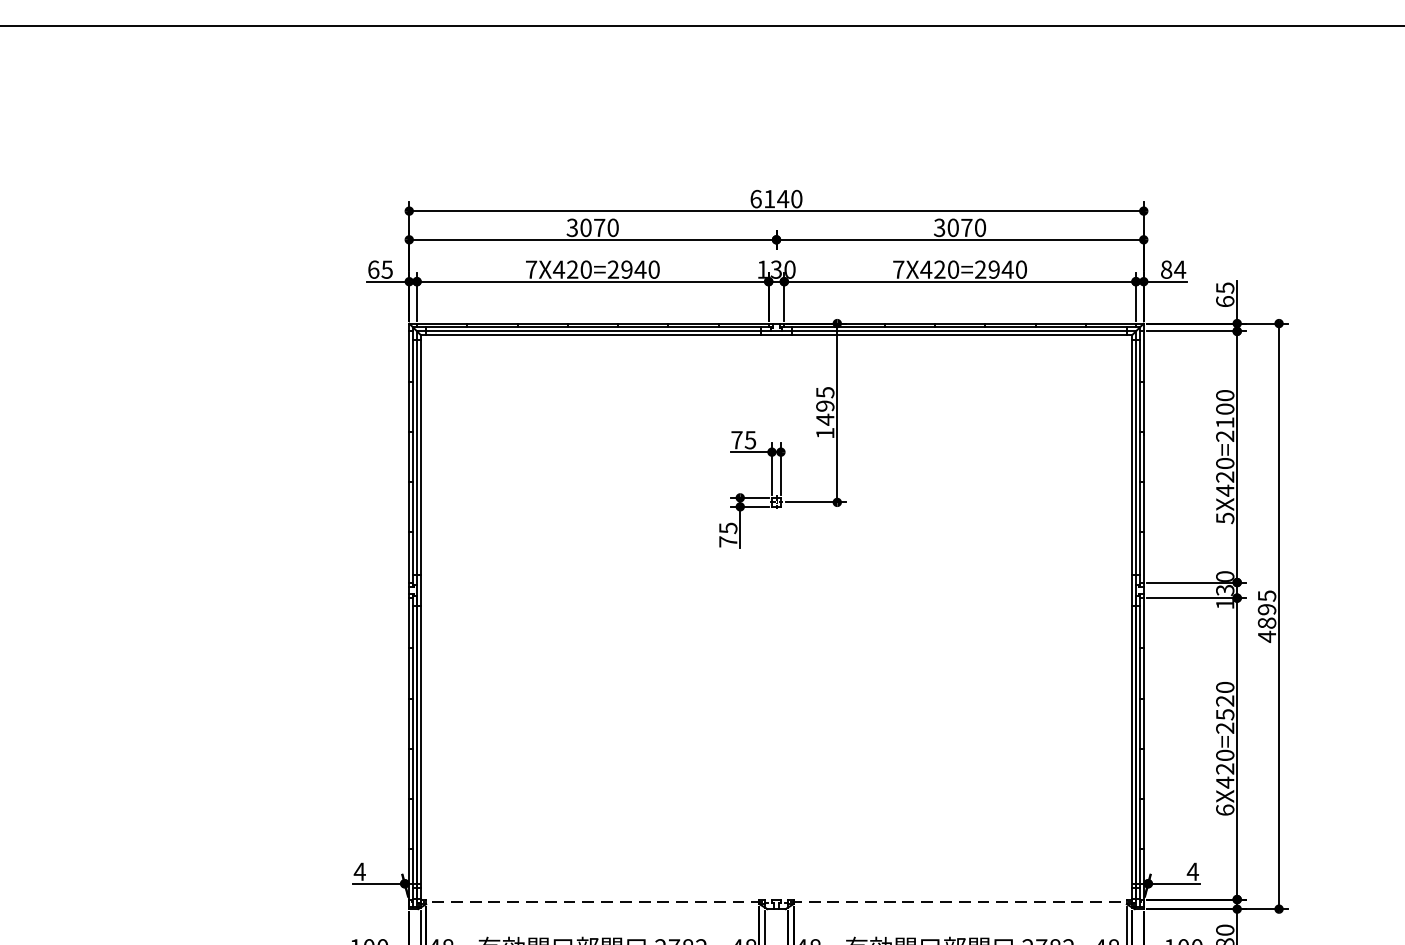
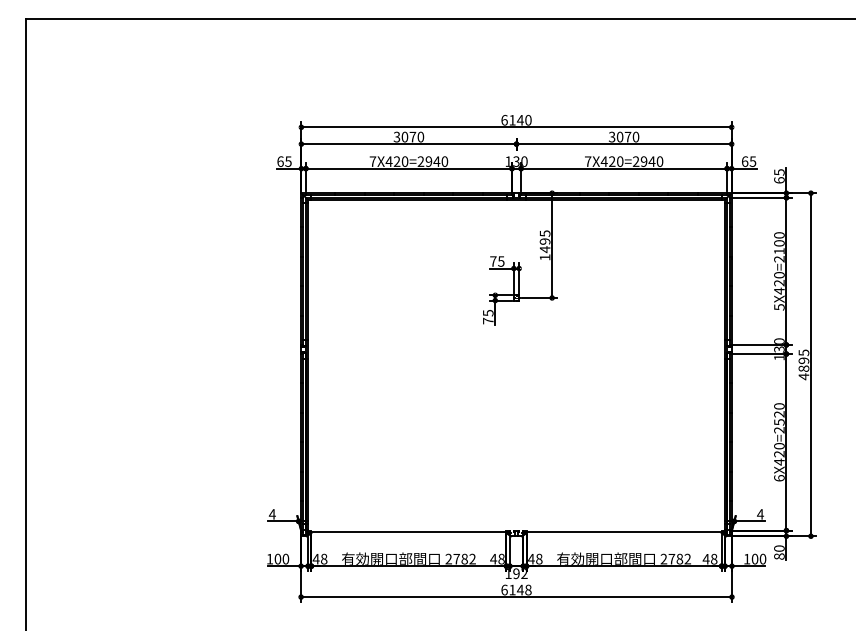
text: (1172, 269) -> (748, 161), 84 -> 65
line: (592, 902) -> (408, 532), dashed -> solid
line: (960, 902) -> (624, 532), dashed -> solid

